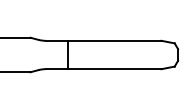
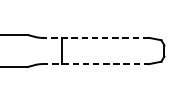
line: (103, 40) -> (95, 37), solid -> dashed
line: (103, 69) -> (95, 64), solid -> dashed

